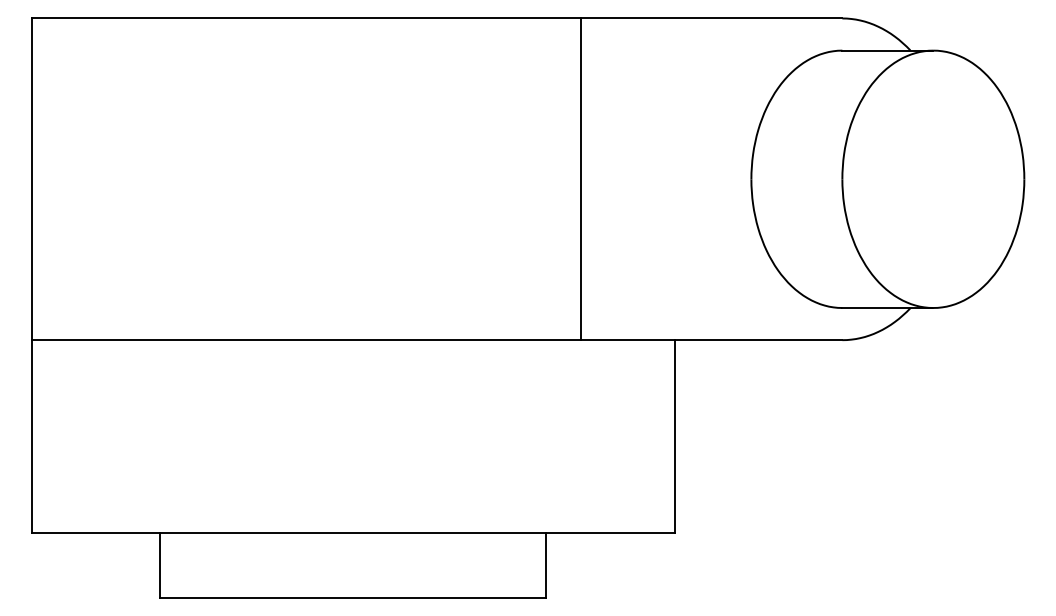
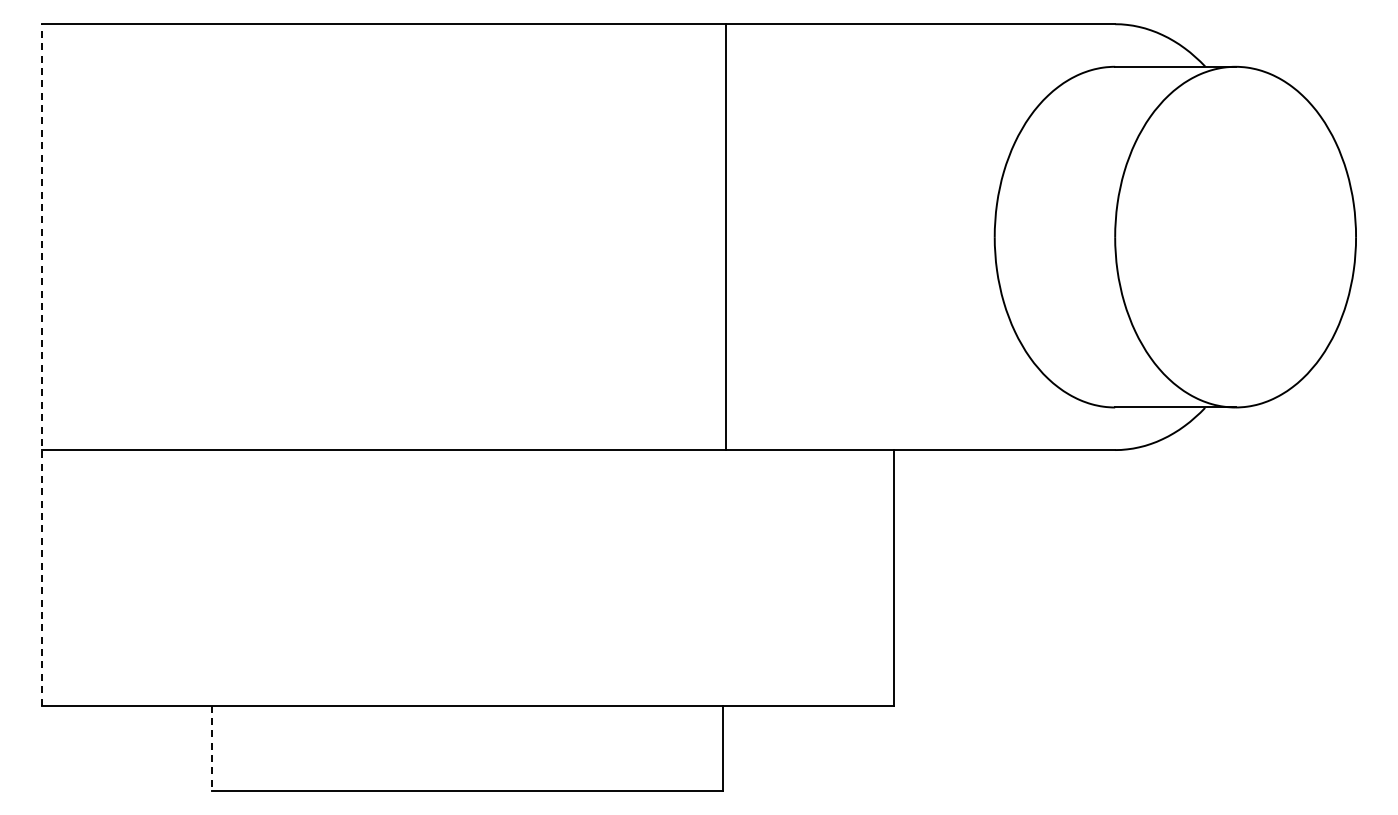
line: (580, 179) -> (725, 237), moved
line: (31, 275) -> (41, 364), solid -> dashed
line: (160, 565) -> (212, 748), solid -> dashed

